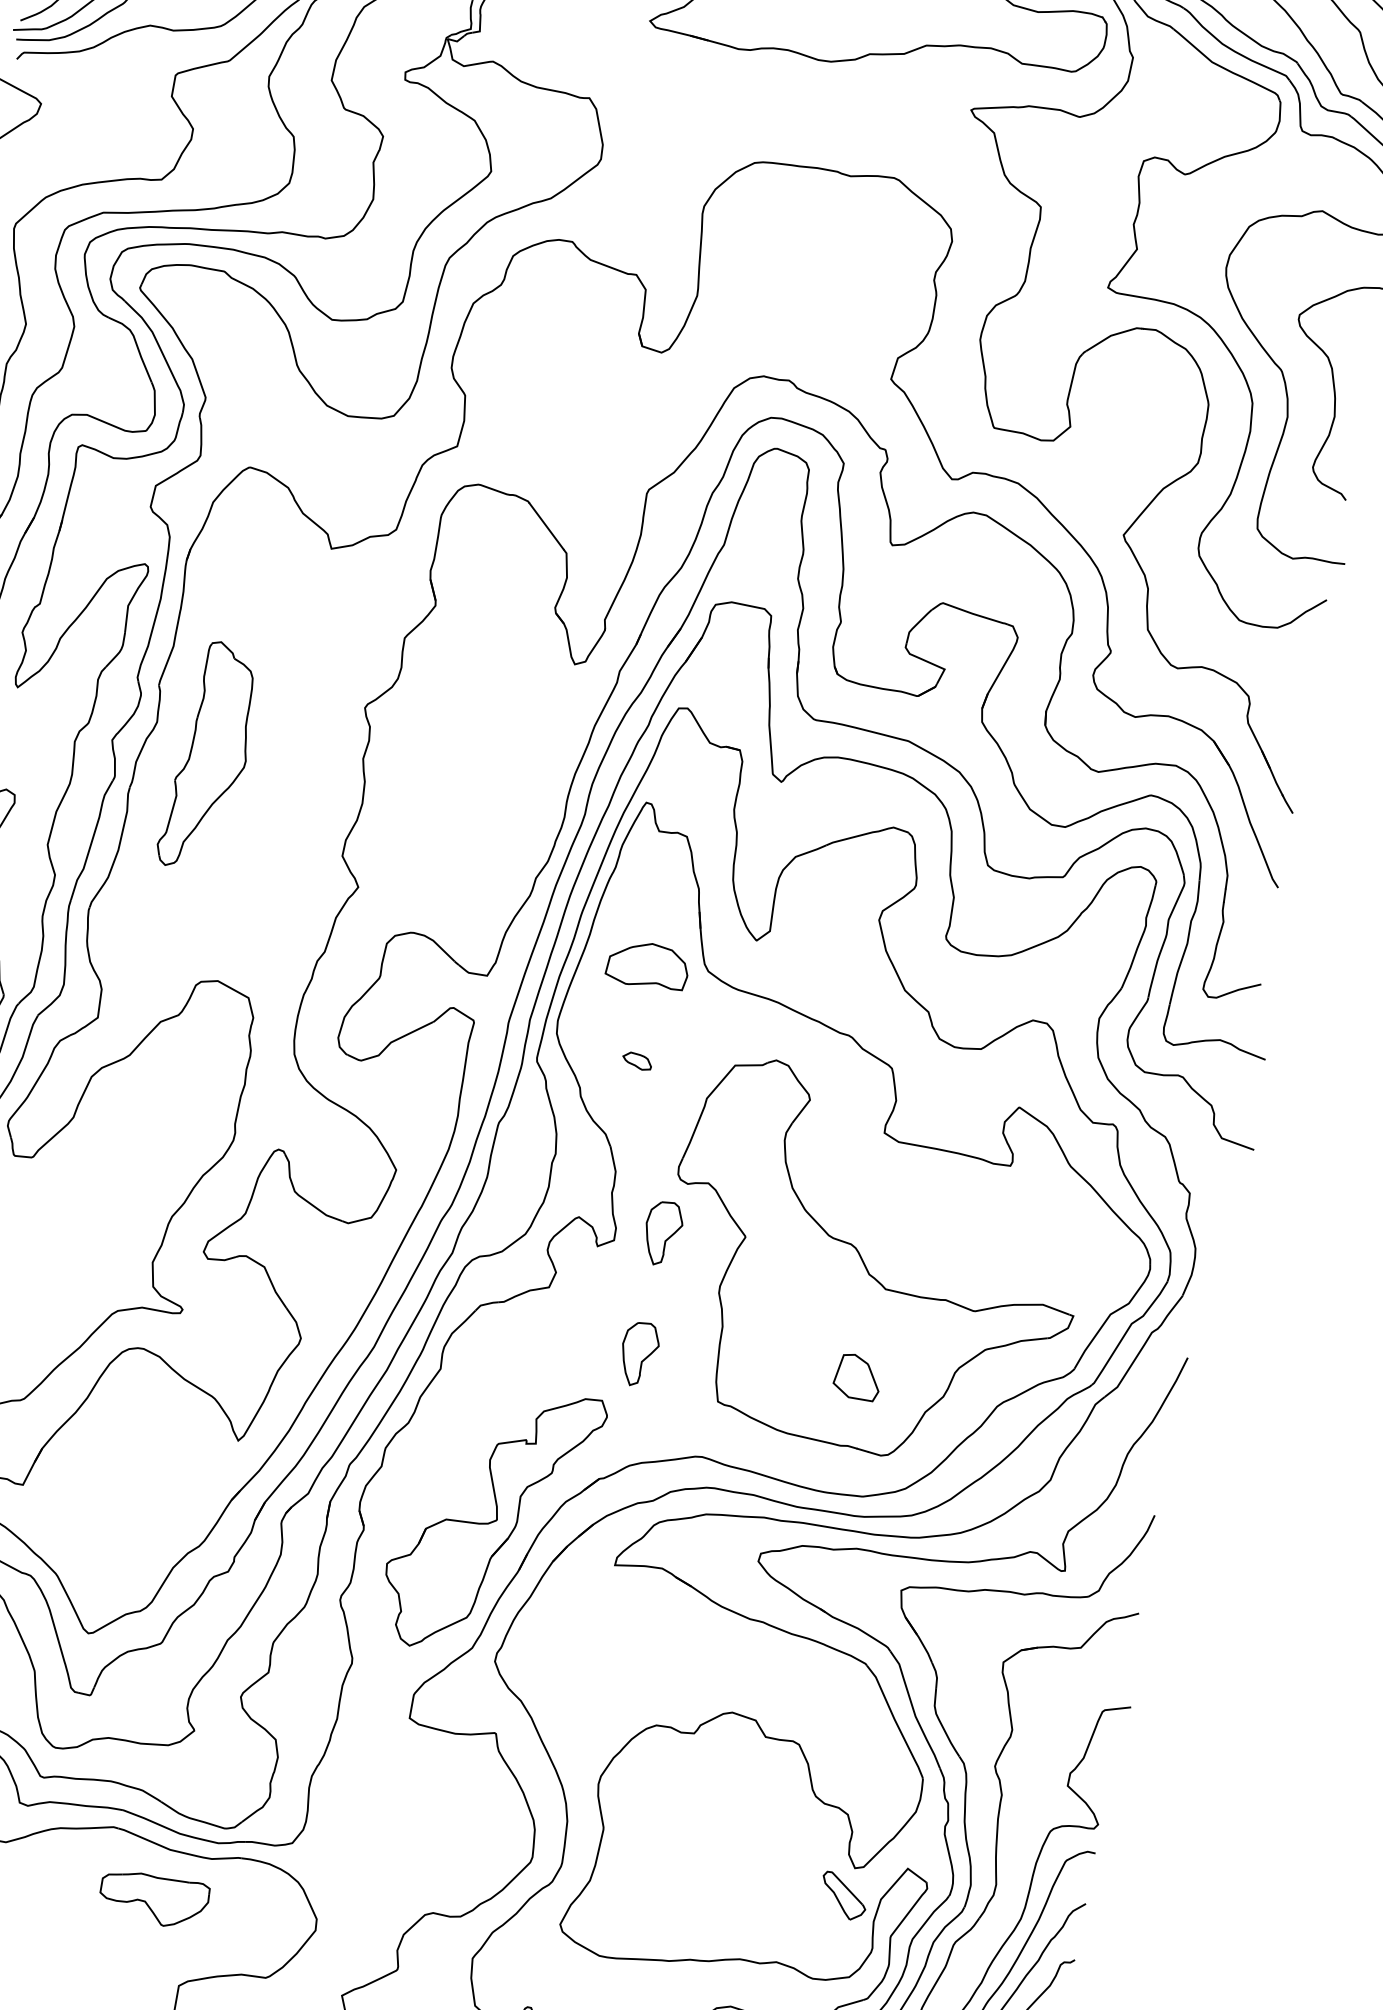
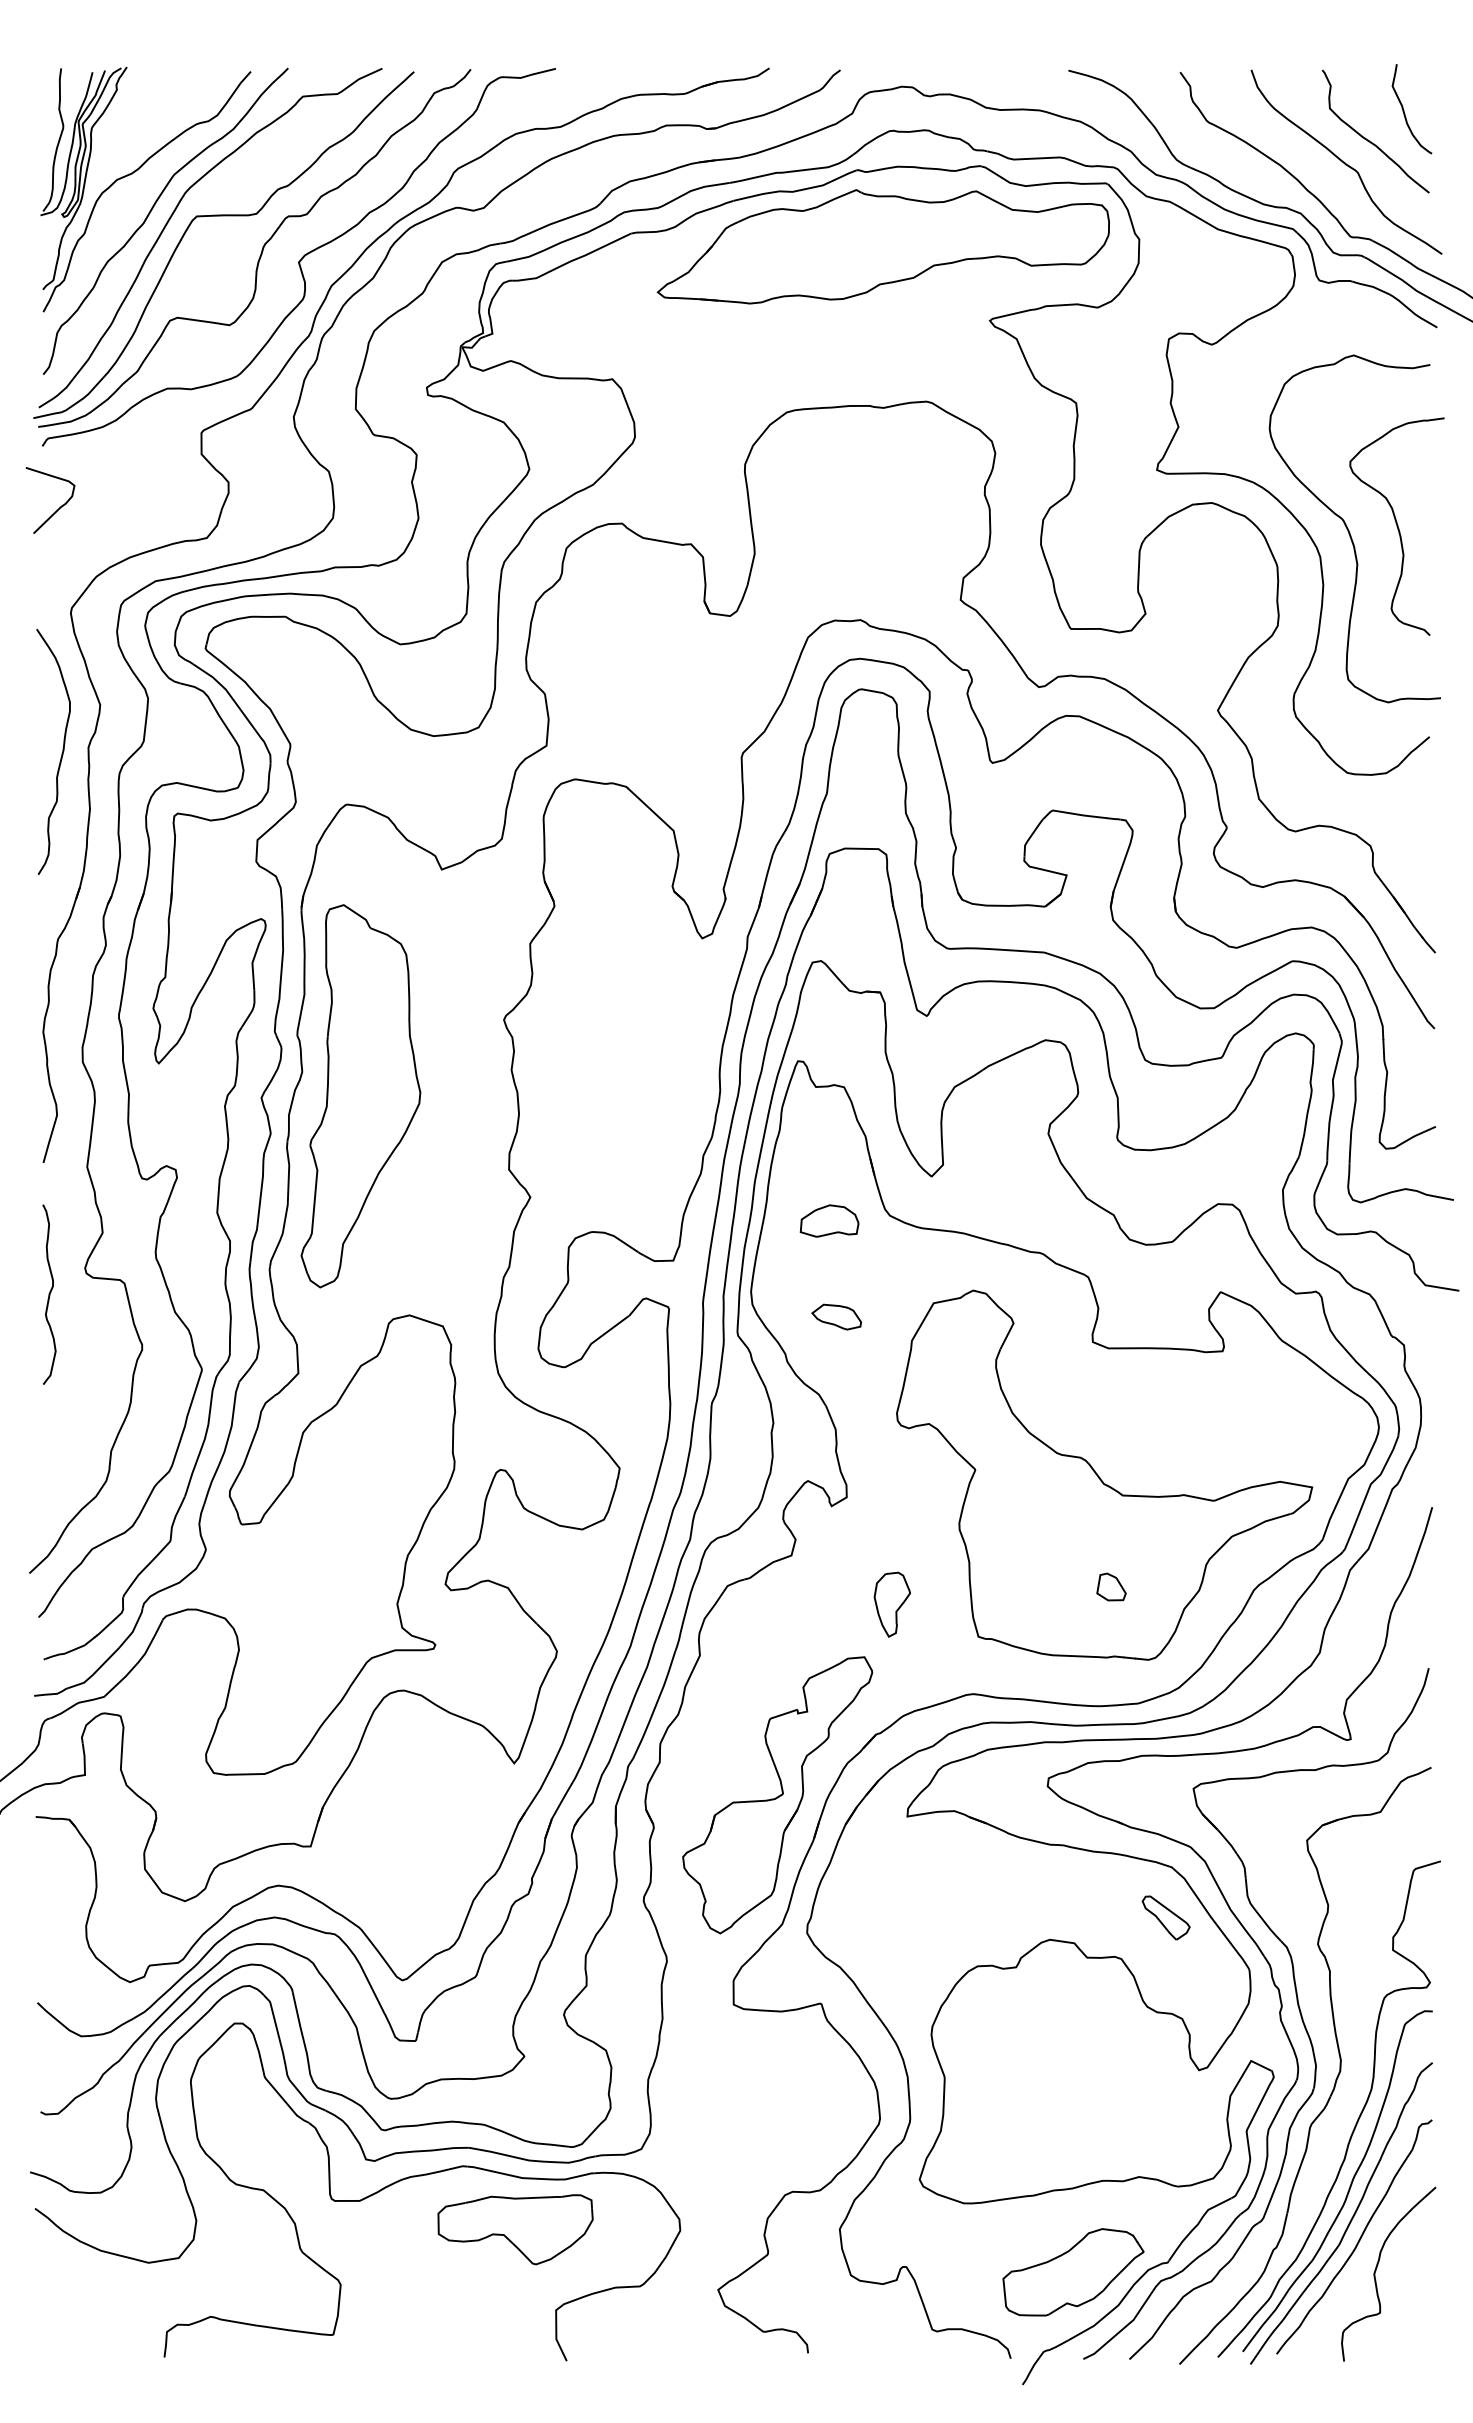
part: (209, 756) -> (360, 1096), size x1.67
part: (648, 965) -> (829, 1220), size x0.71
part: (637, 1060) -> (836, 1316), size x1.67
part: (661, 1233) -> (892, 1481), removed
part: (857, 1376) -> (1111, 1586), size x0.62
part: (843, 1895) -> (1165, 1917), moved
part: (153, 1899) -> (515, 2229), size x1.43

